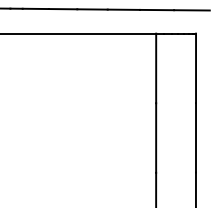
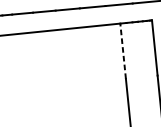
line: (156, 68) -> (123, 51), solid -> dashed

